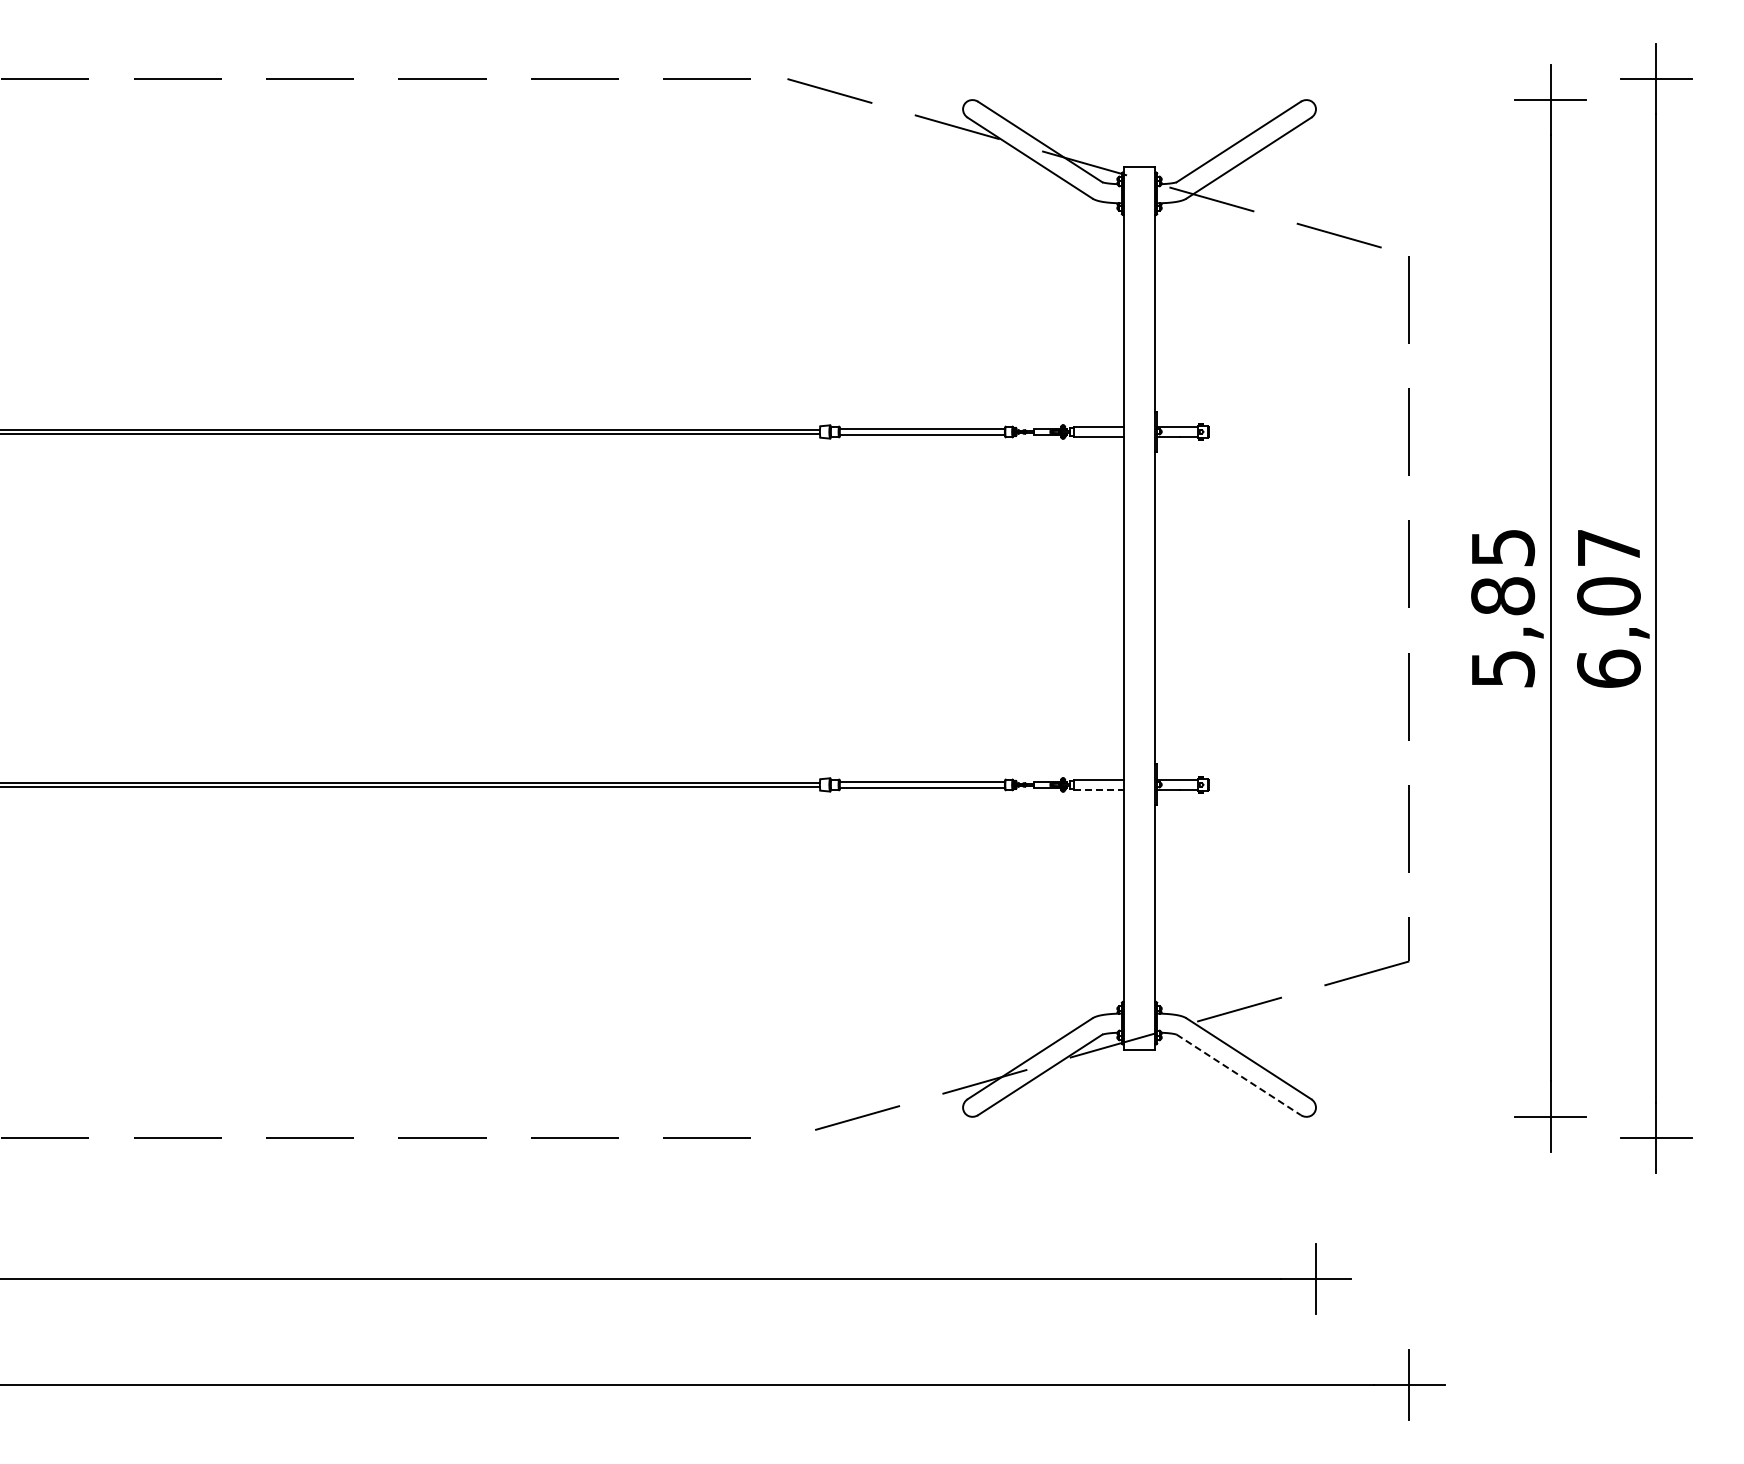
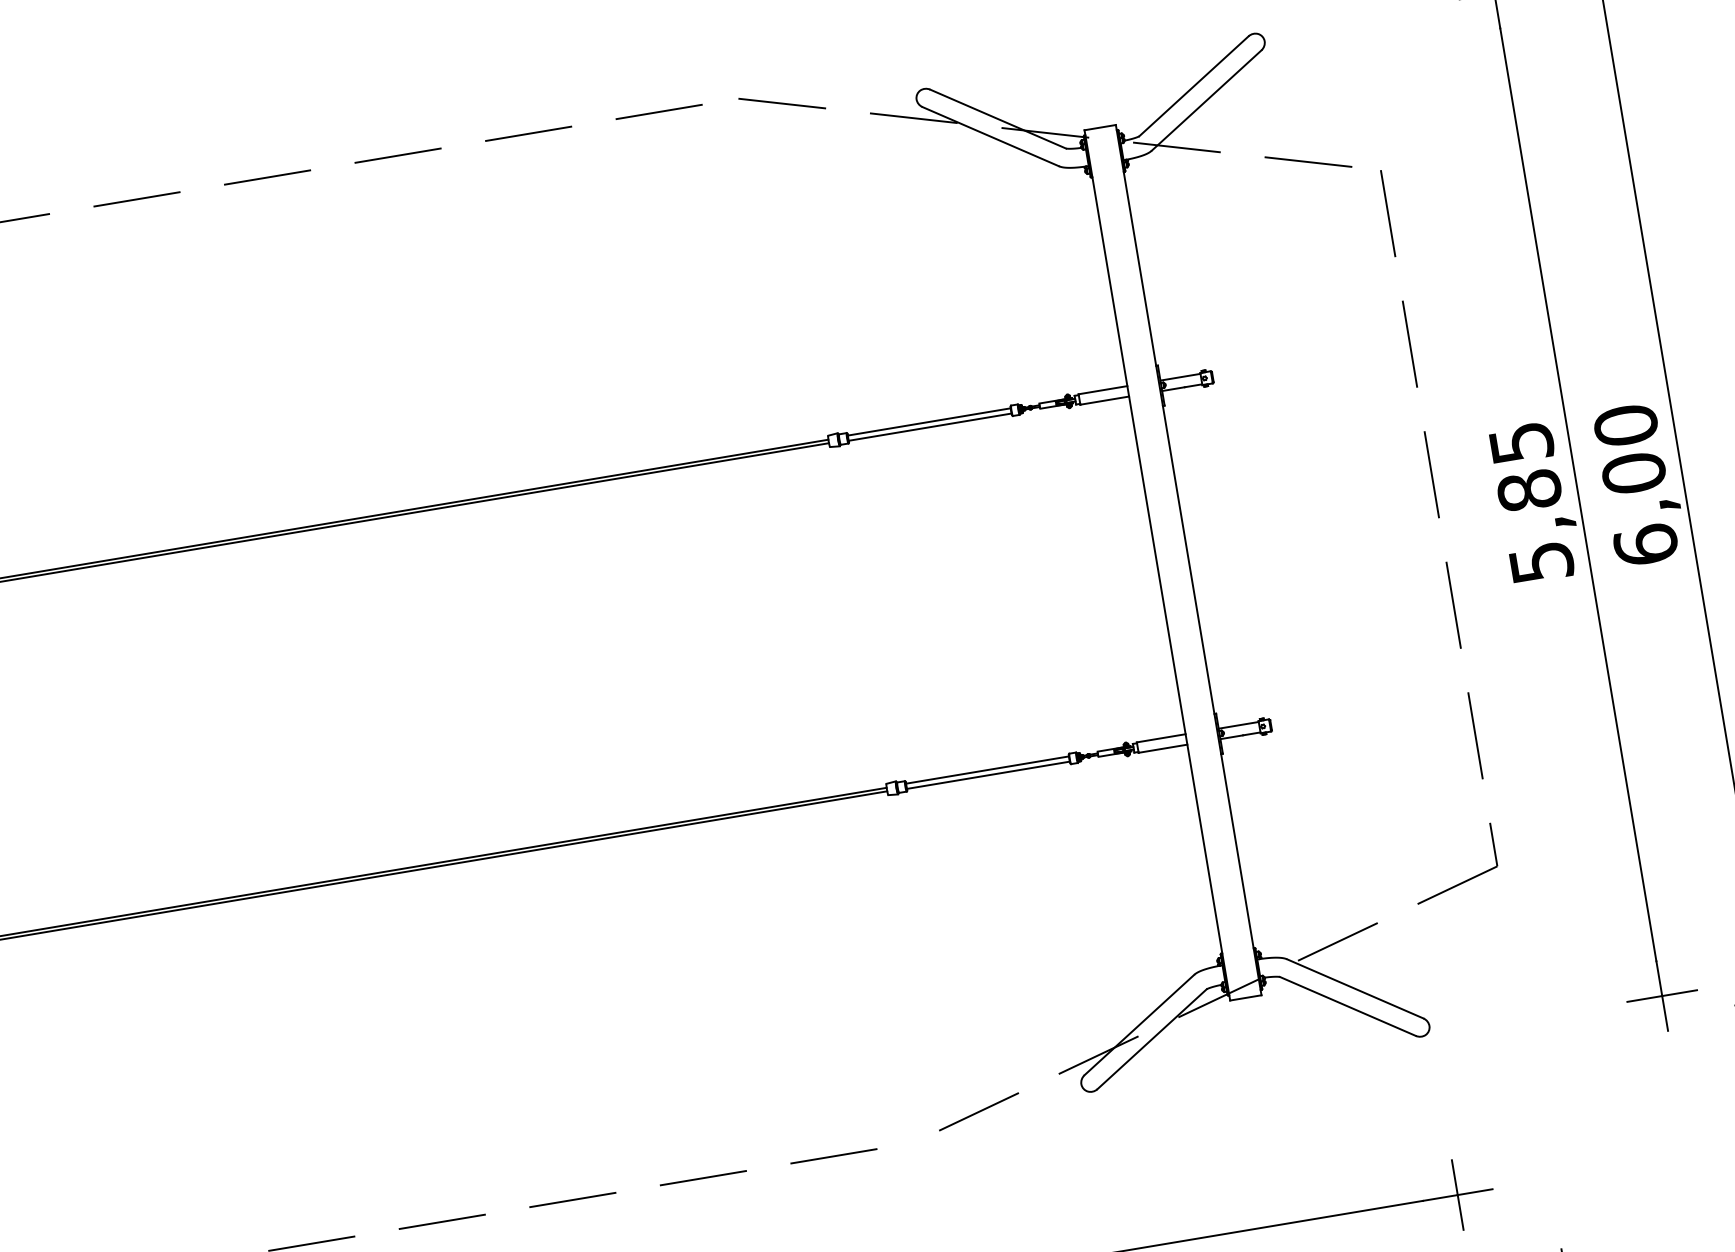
text: (1608, 547) -> (1625, 425), 6,07 -> 6,00
line: (1098, 790) -> (1162, 749), dashed -> solid
line: (1239, 1075) -> (1348, 1006), dashed -> solid

